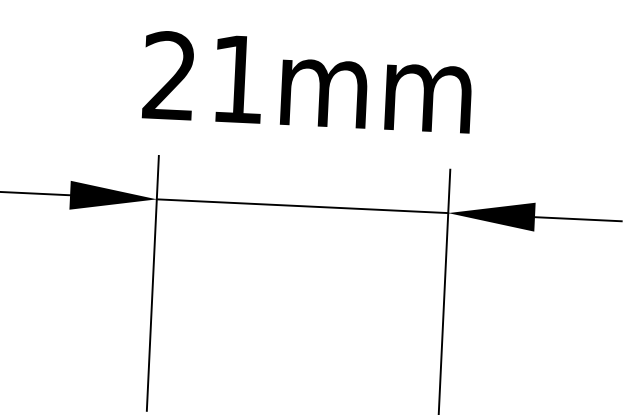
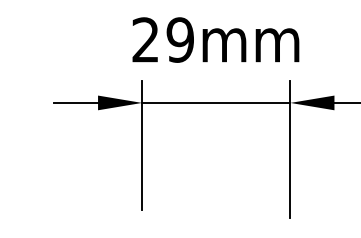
text: (236, 78) -> (179, 39), 21mm -> 29mm

